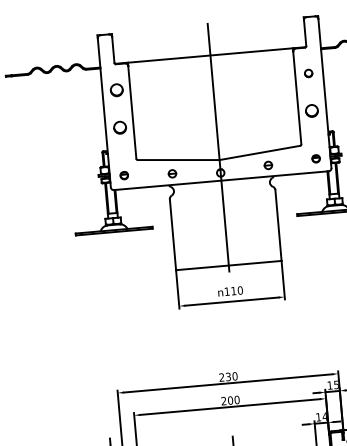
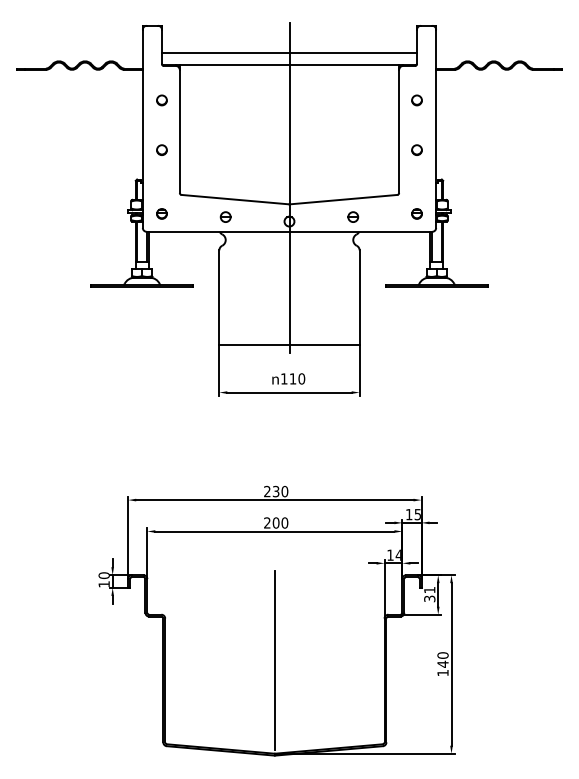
line: (209, 45) -> (289, 52), added
part: (116, 90) -> (161, 100), size x0.62
circle: (311, 110) -> (416, 149), size x0.62
circle: (119, 127) -> (161, 149), size x0.62

